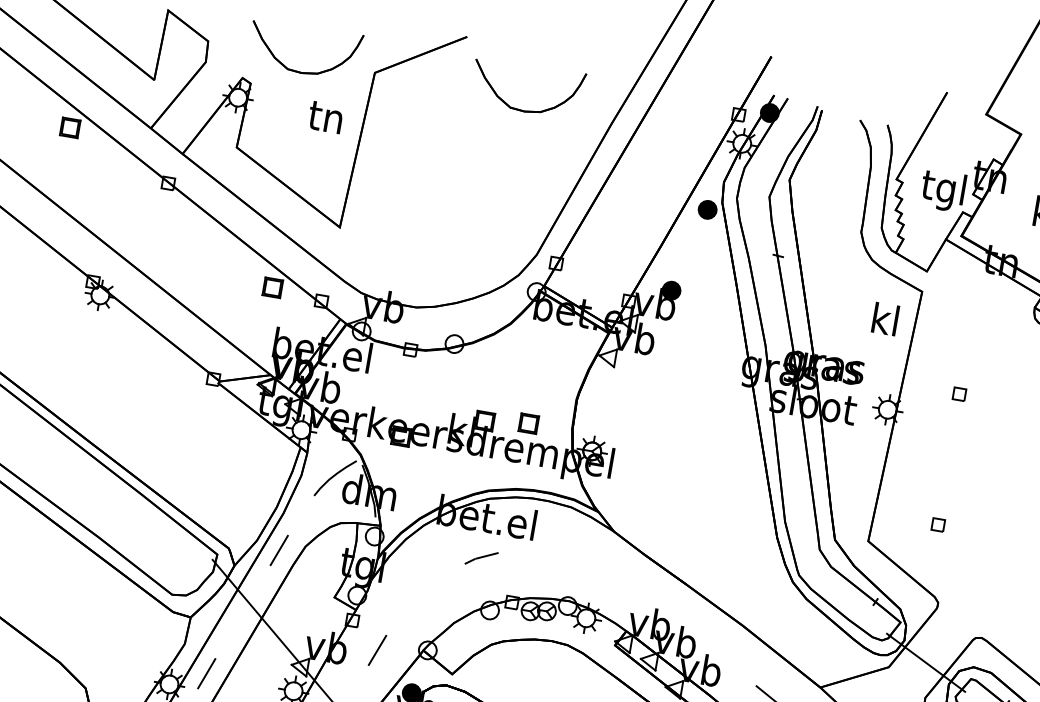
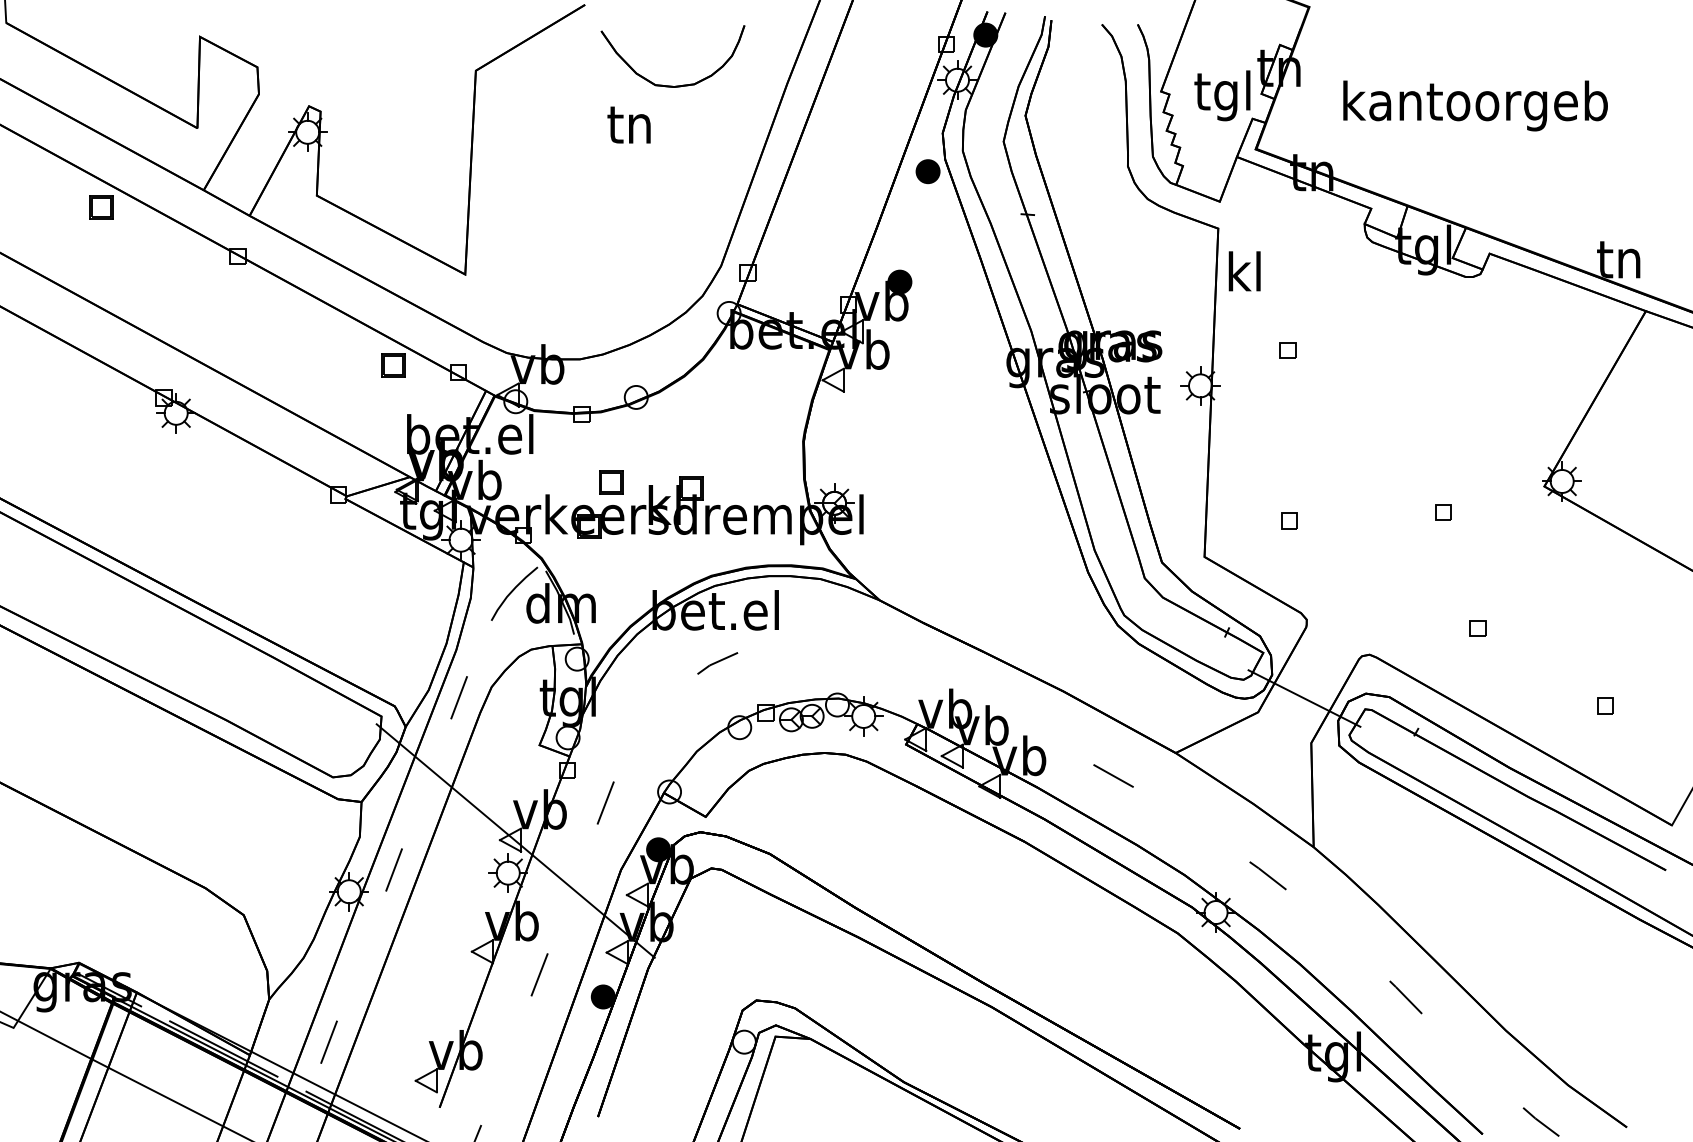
part: (300, 71) -> (381, 85), removed
text: (325, 116) -> (628, 124), moved
text: (885, 319) -> (1244, 271), moved
part: (529, 424) -> (611, 482), moved

